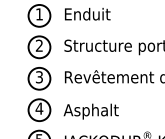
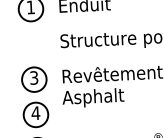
part: (39, 47) -> (32, 44), removed
text: (90, 111) -> (92, 97), moved

